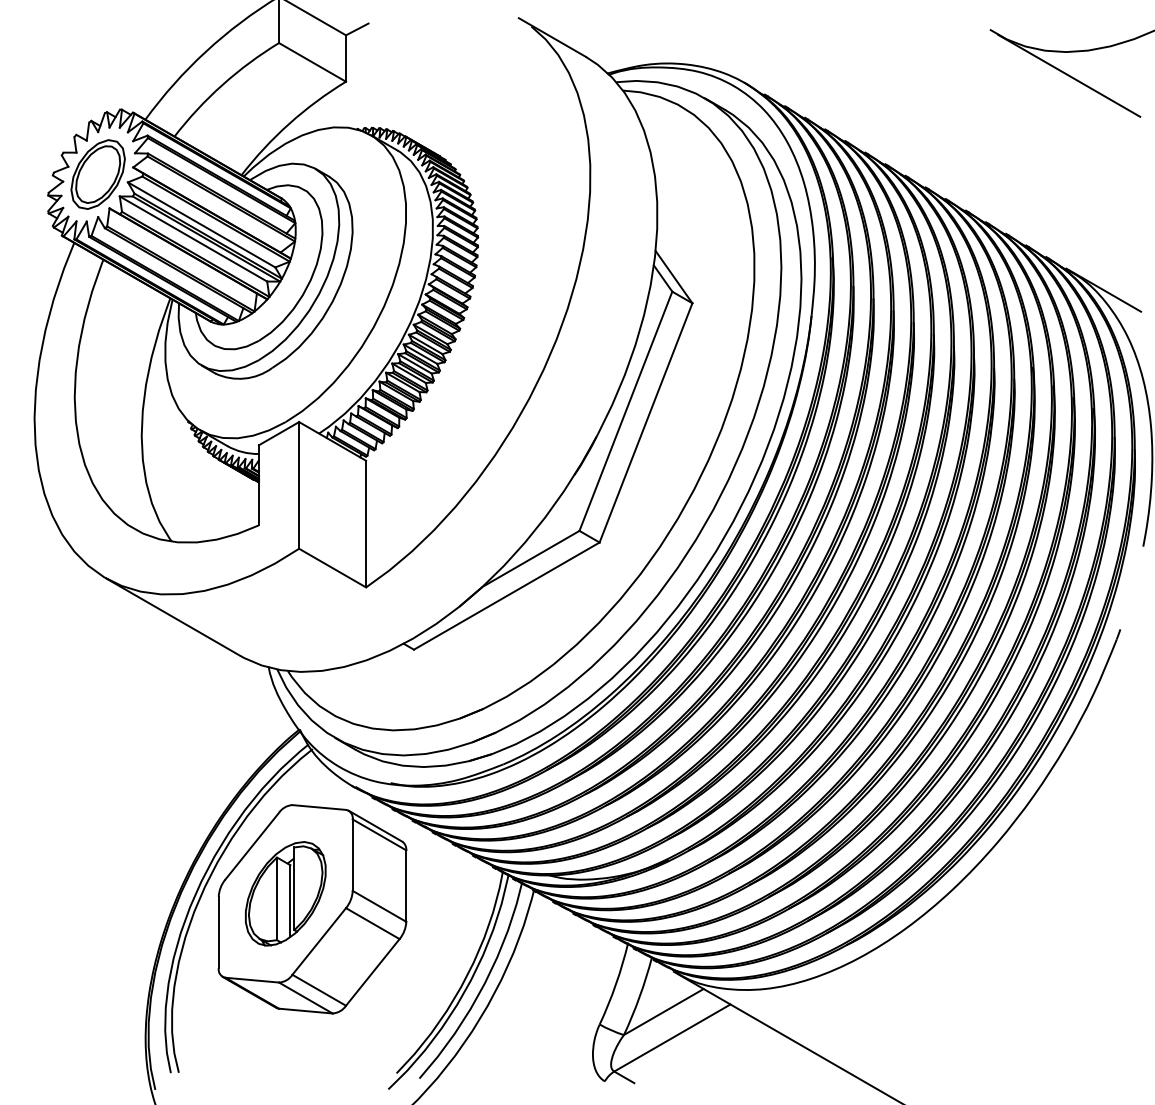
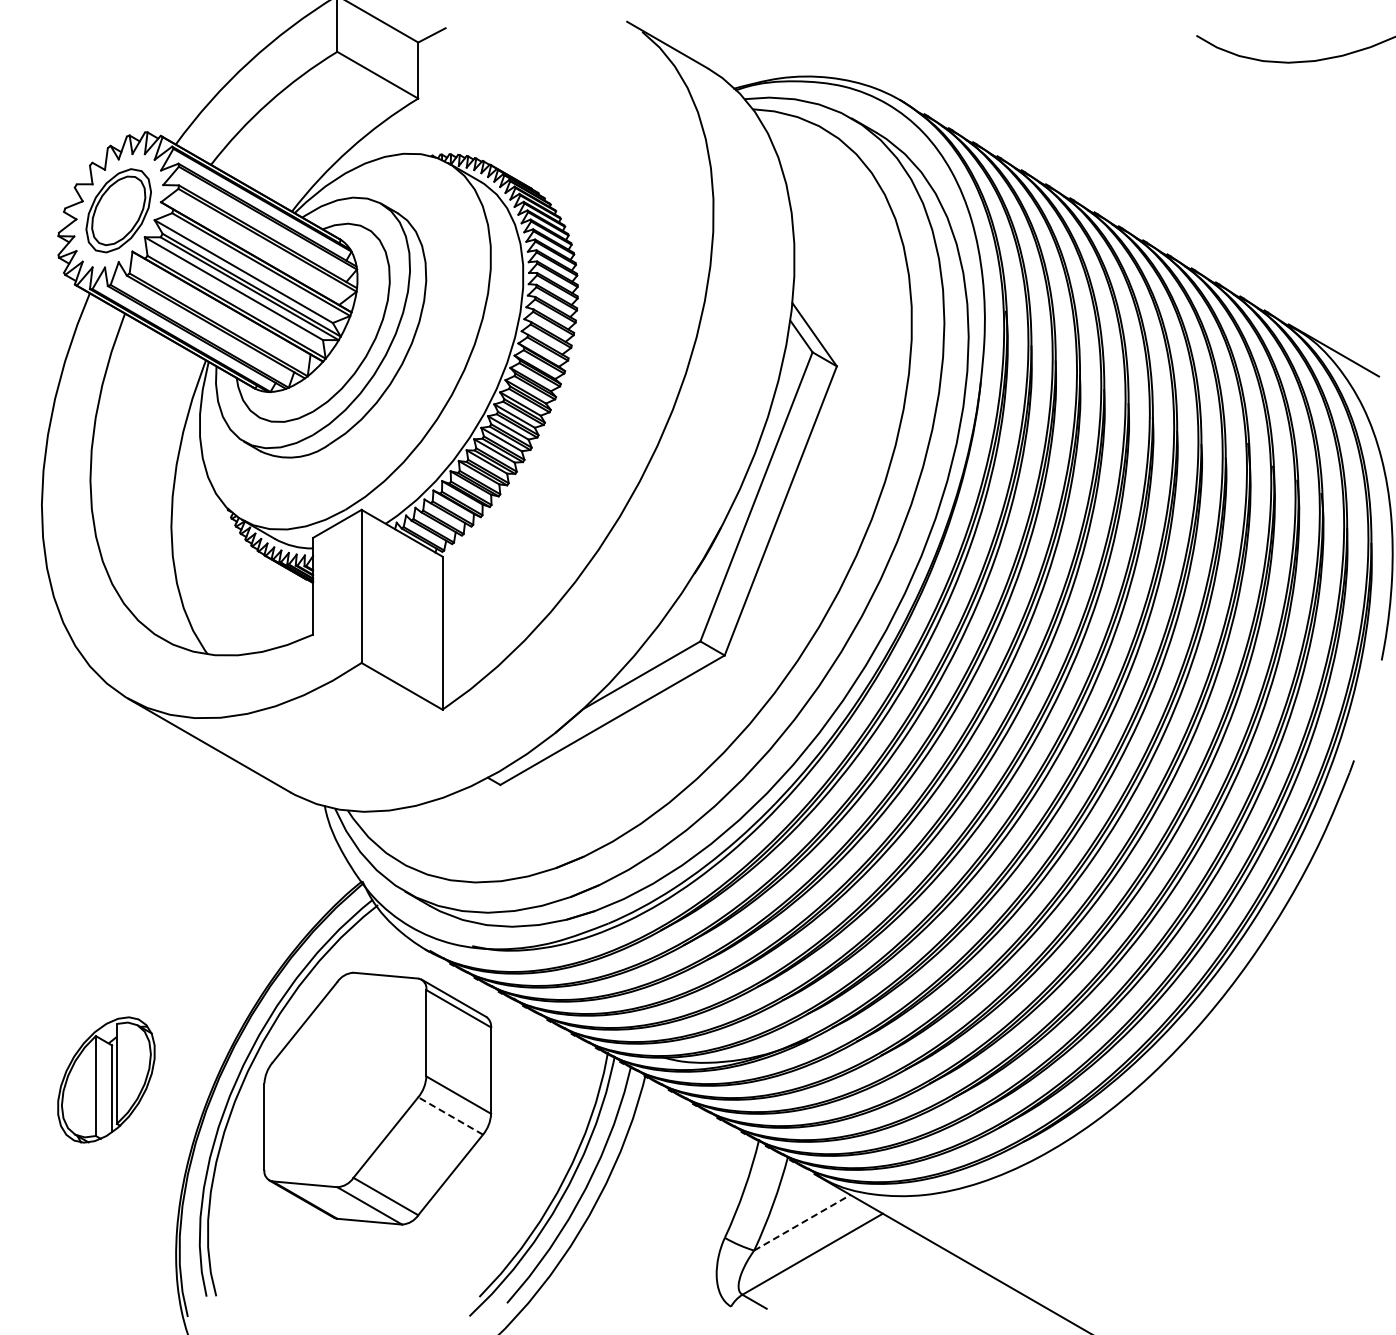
line: (1069, 75) -> (1292, 91), removed
part: (285, 893) -> (106, 1079), moved
line: (372, 923) -> (450, 1115), solid -> dashed
line: (663, 1011) -> (802, 1222), solid -> dashed

